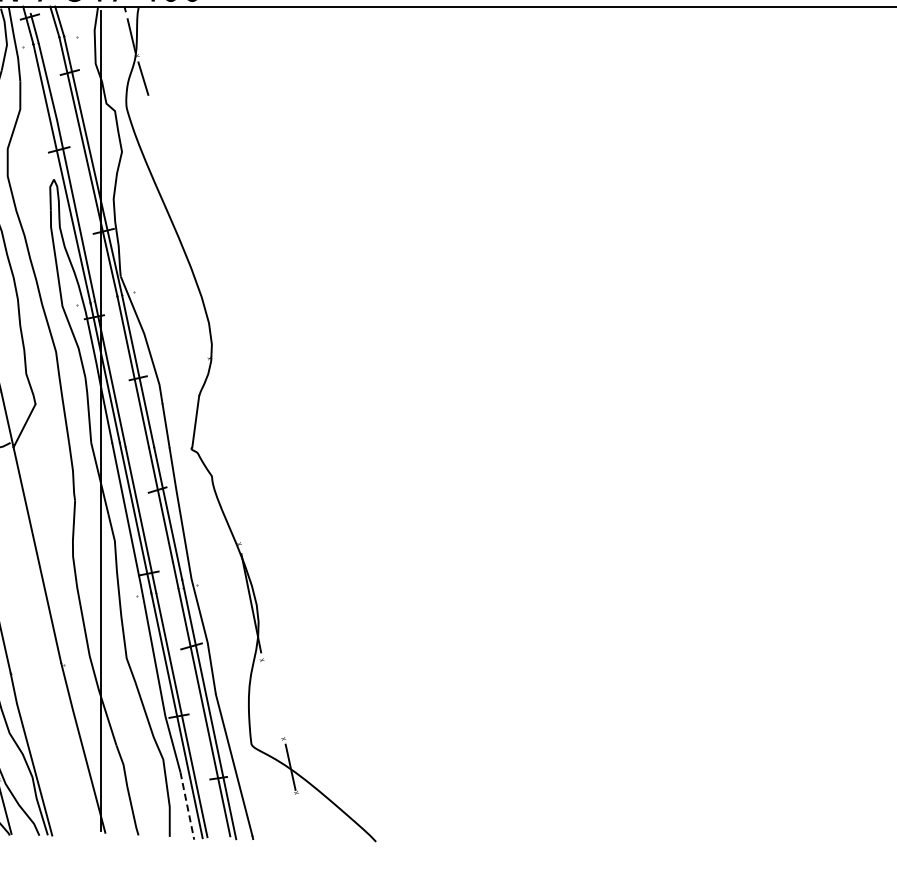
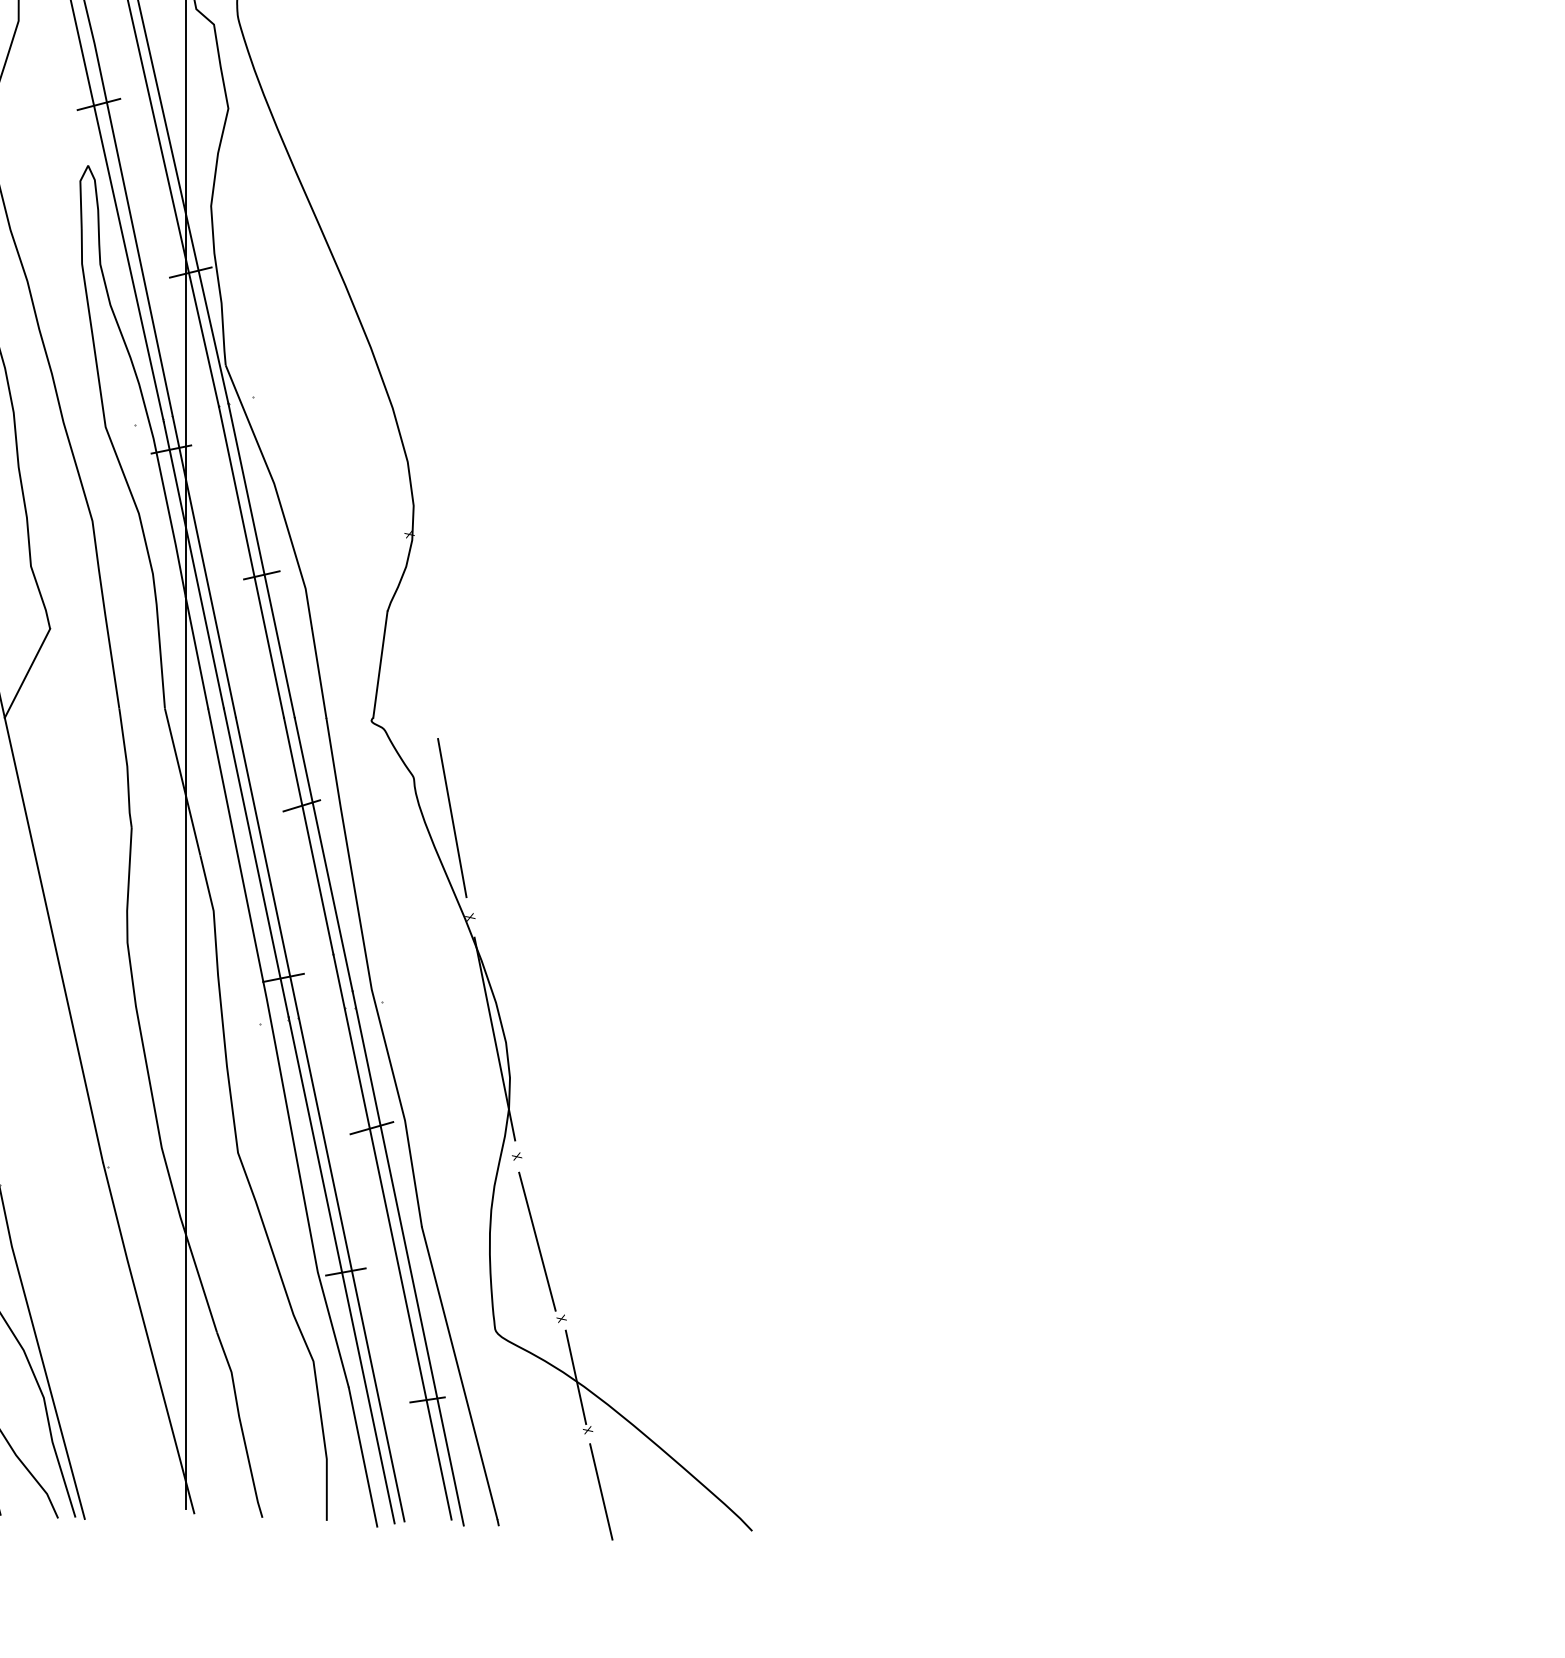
line: (230, 495) -> (452, 817), added
line: (271, 701) -> (536, 1241), added
line: (187, 806) -> (363, 1458), dashed -> solid
line: (302, 822) -> (600, 1491), added

